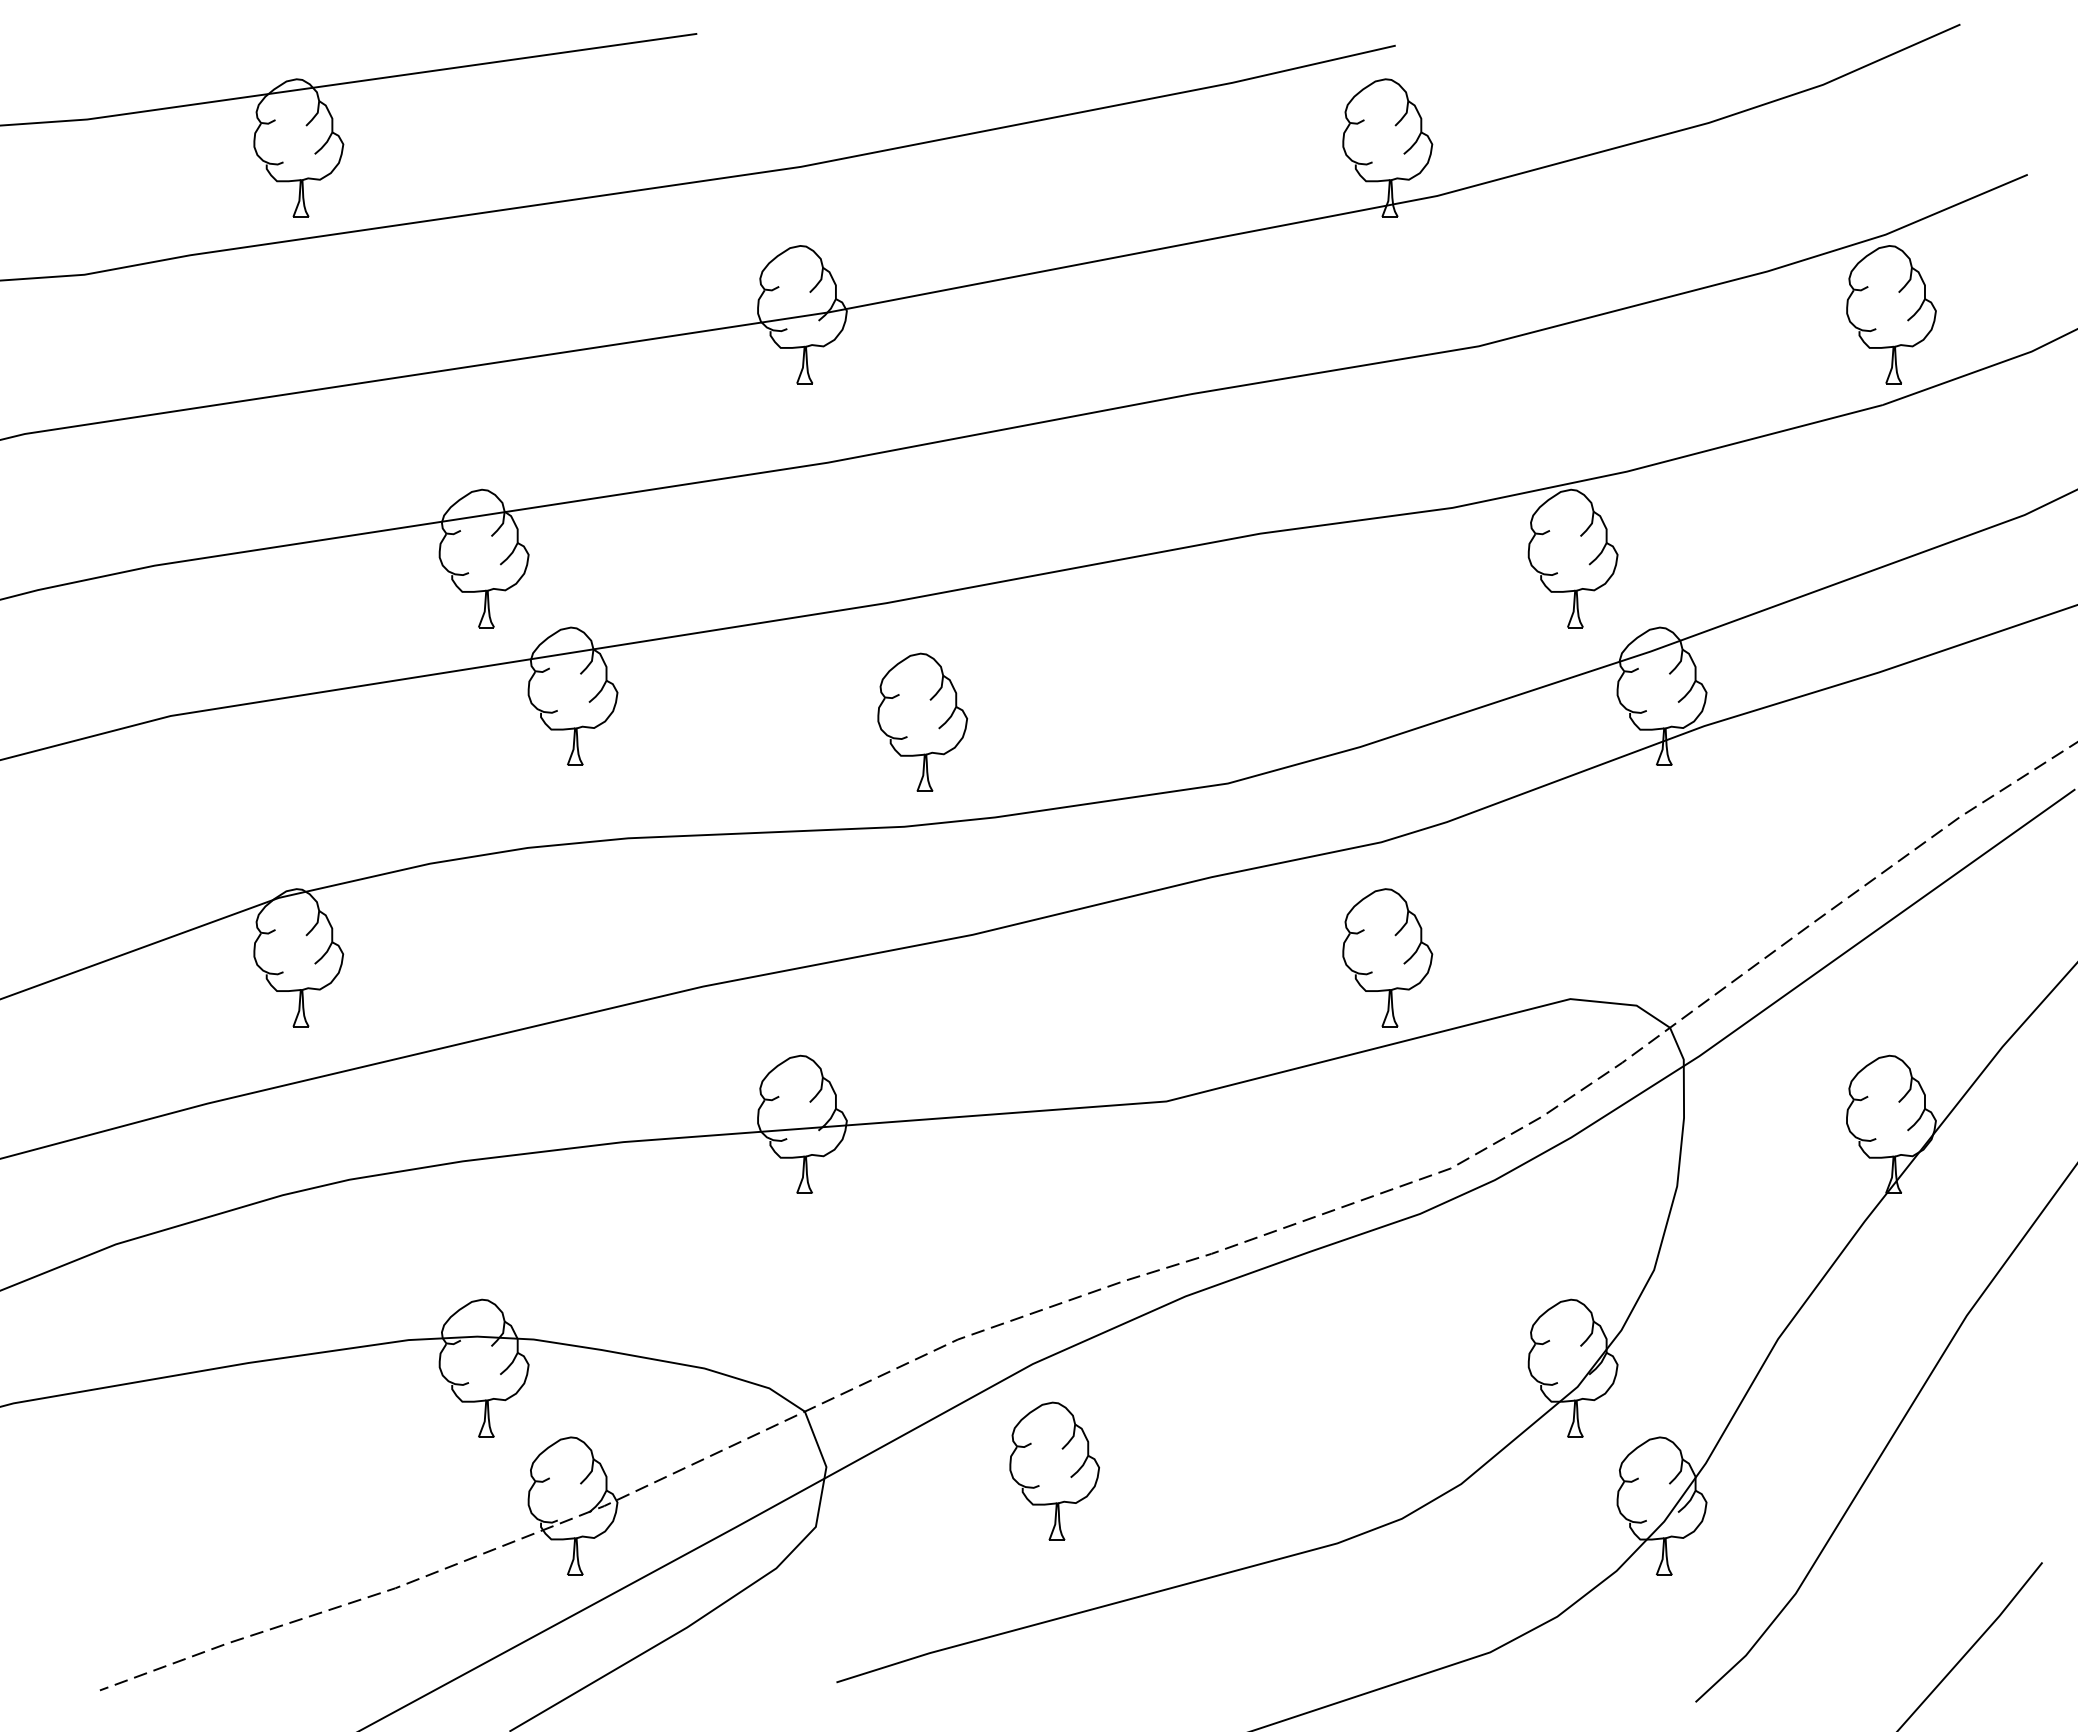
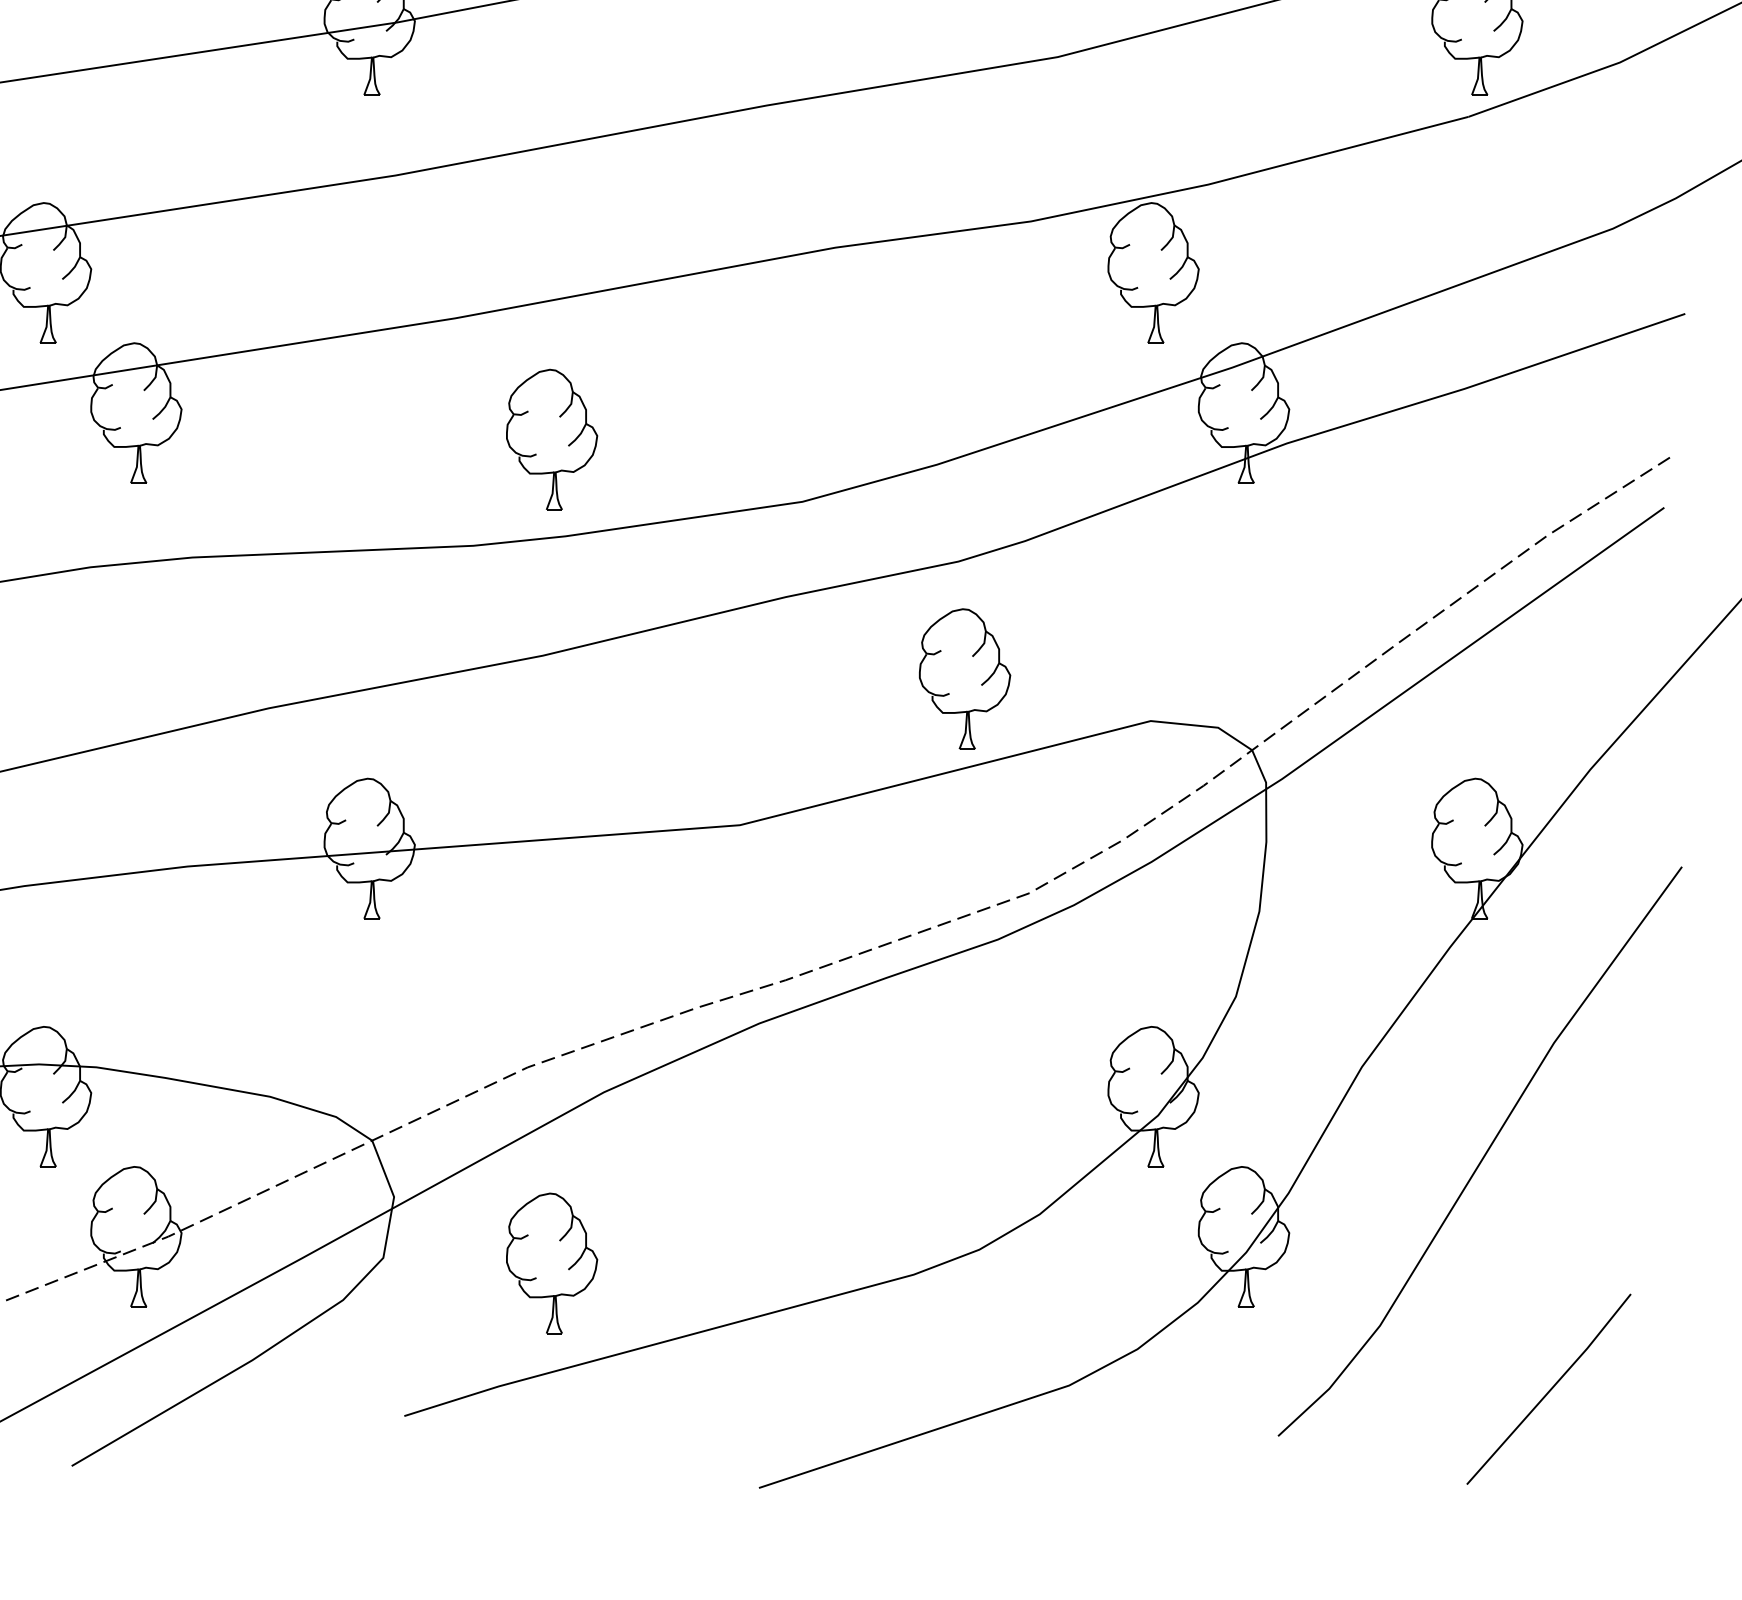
part: (922, 721) -> (551, 438), moved
part: (1054, 1470) -> (551, 1262), moved

